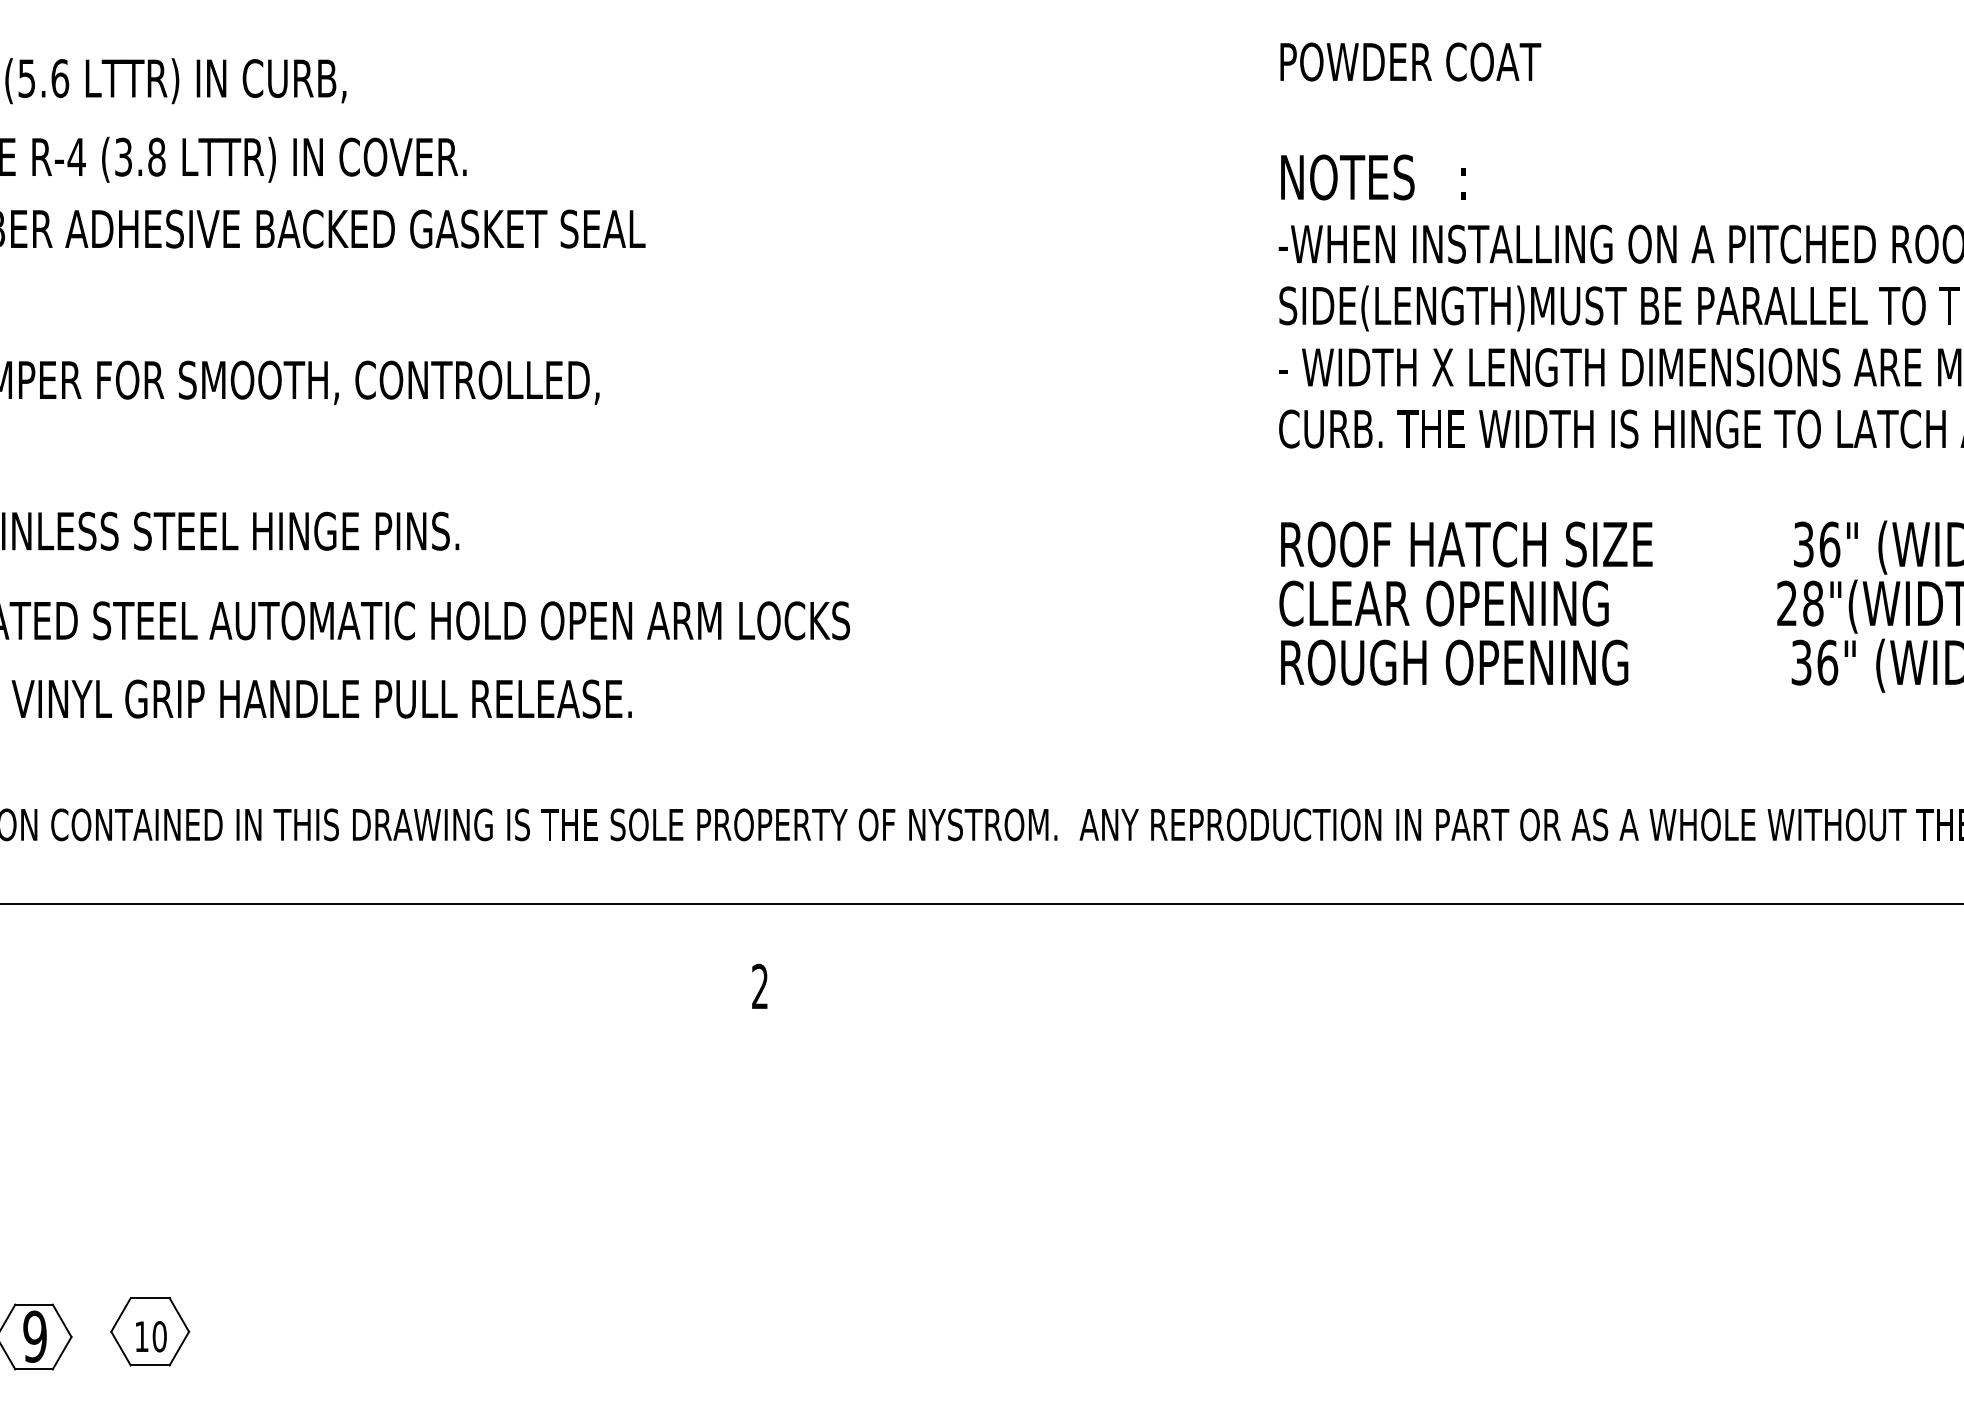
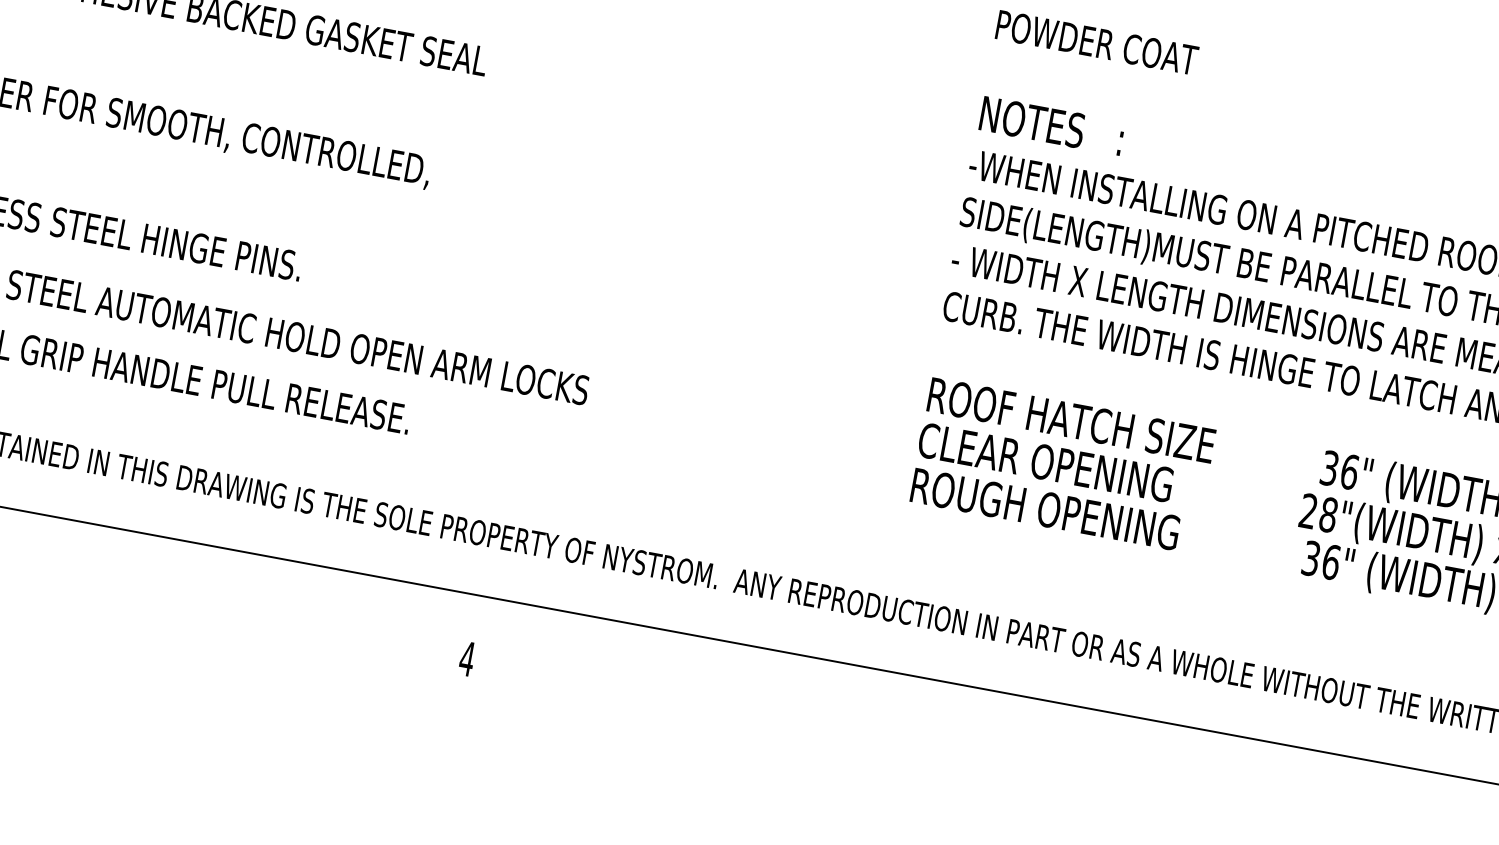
text: (759, 985) -> (466, 657), 2 -> 4

